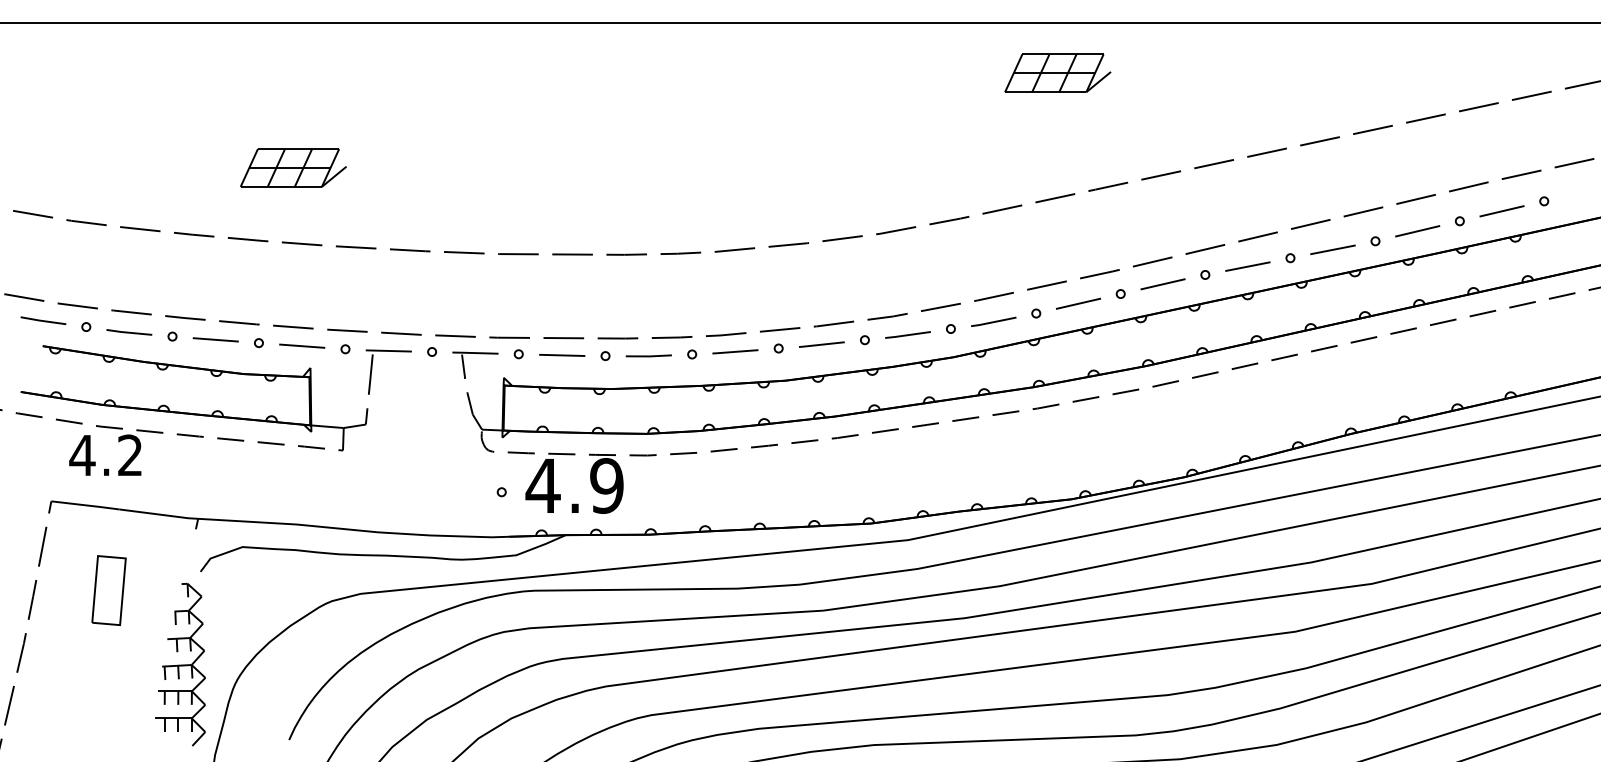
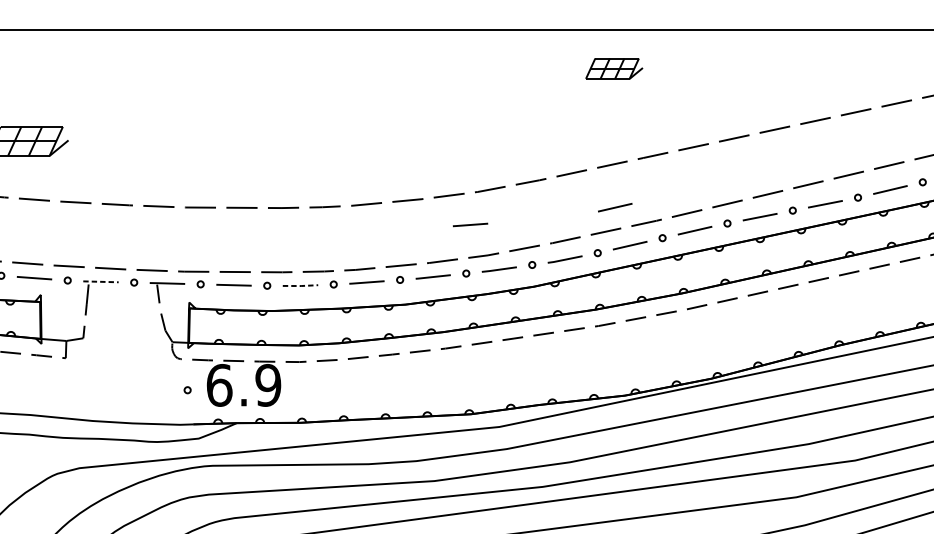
part: (1057, 72) -> (614, 68), size x0.7
line: (1058, 254) -> (614, 207), added
line: (870, 276) -> (470, 224), added
line: (389, 350) -> (101, 281), solid -> dashed
line: (649, 356) -> (301, 286), solid -> dashed
text: (542, 485) -> (218, 385), 4.9 -> 6.9

